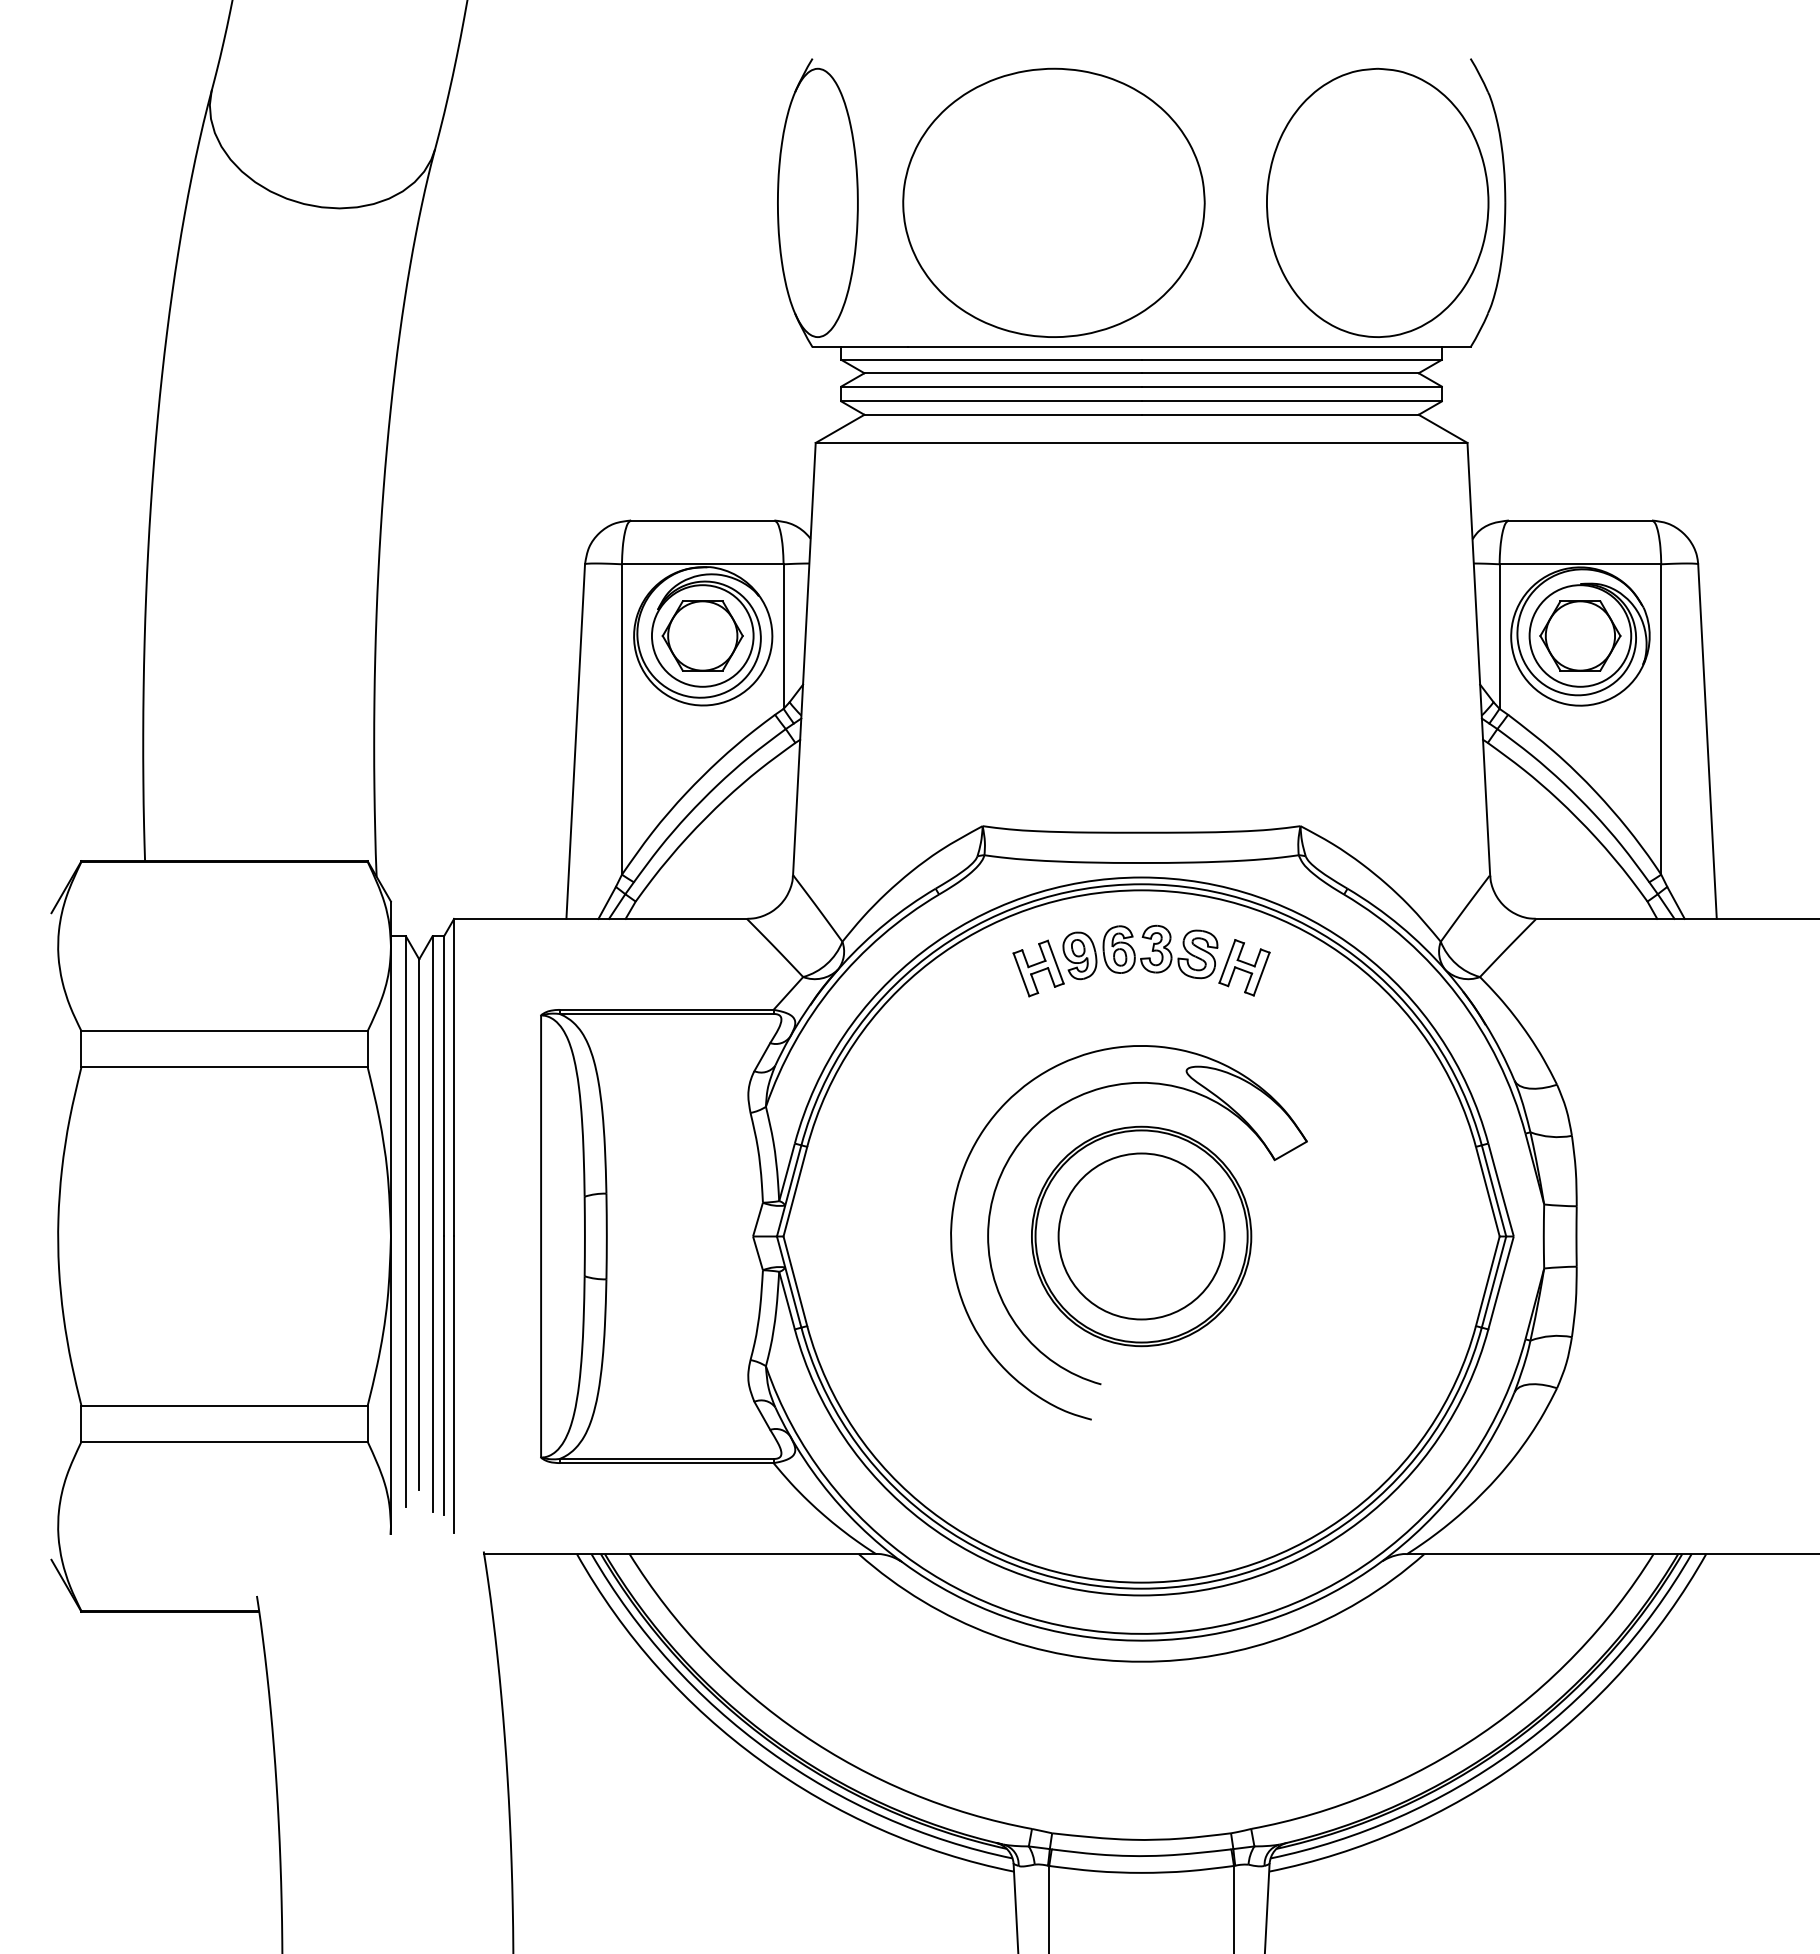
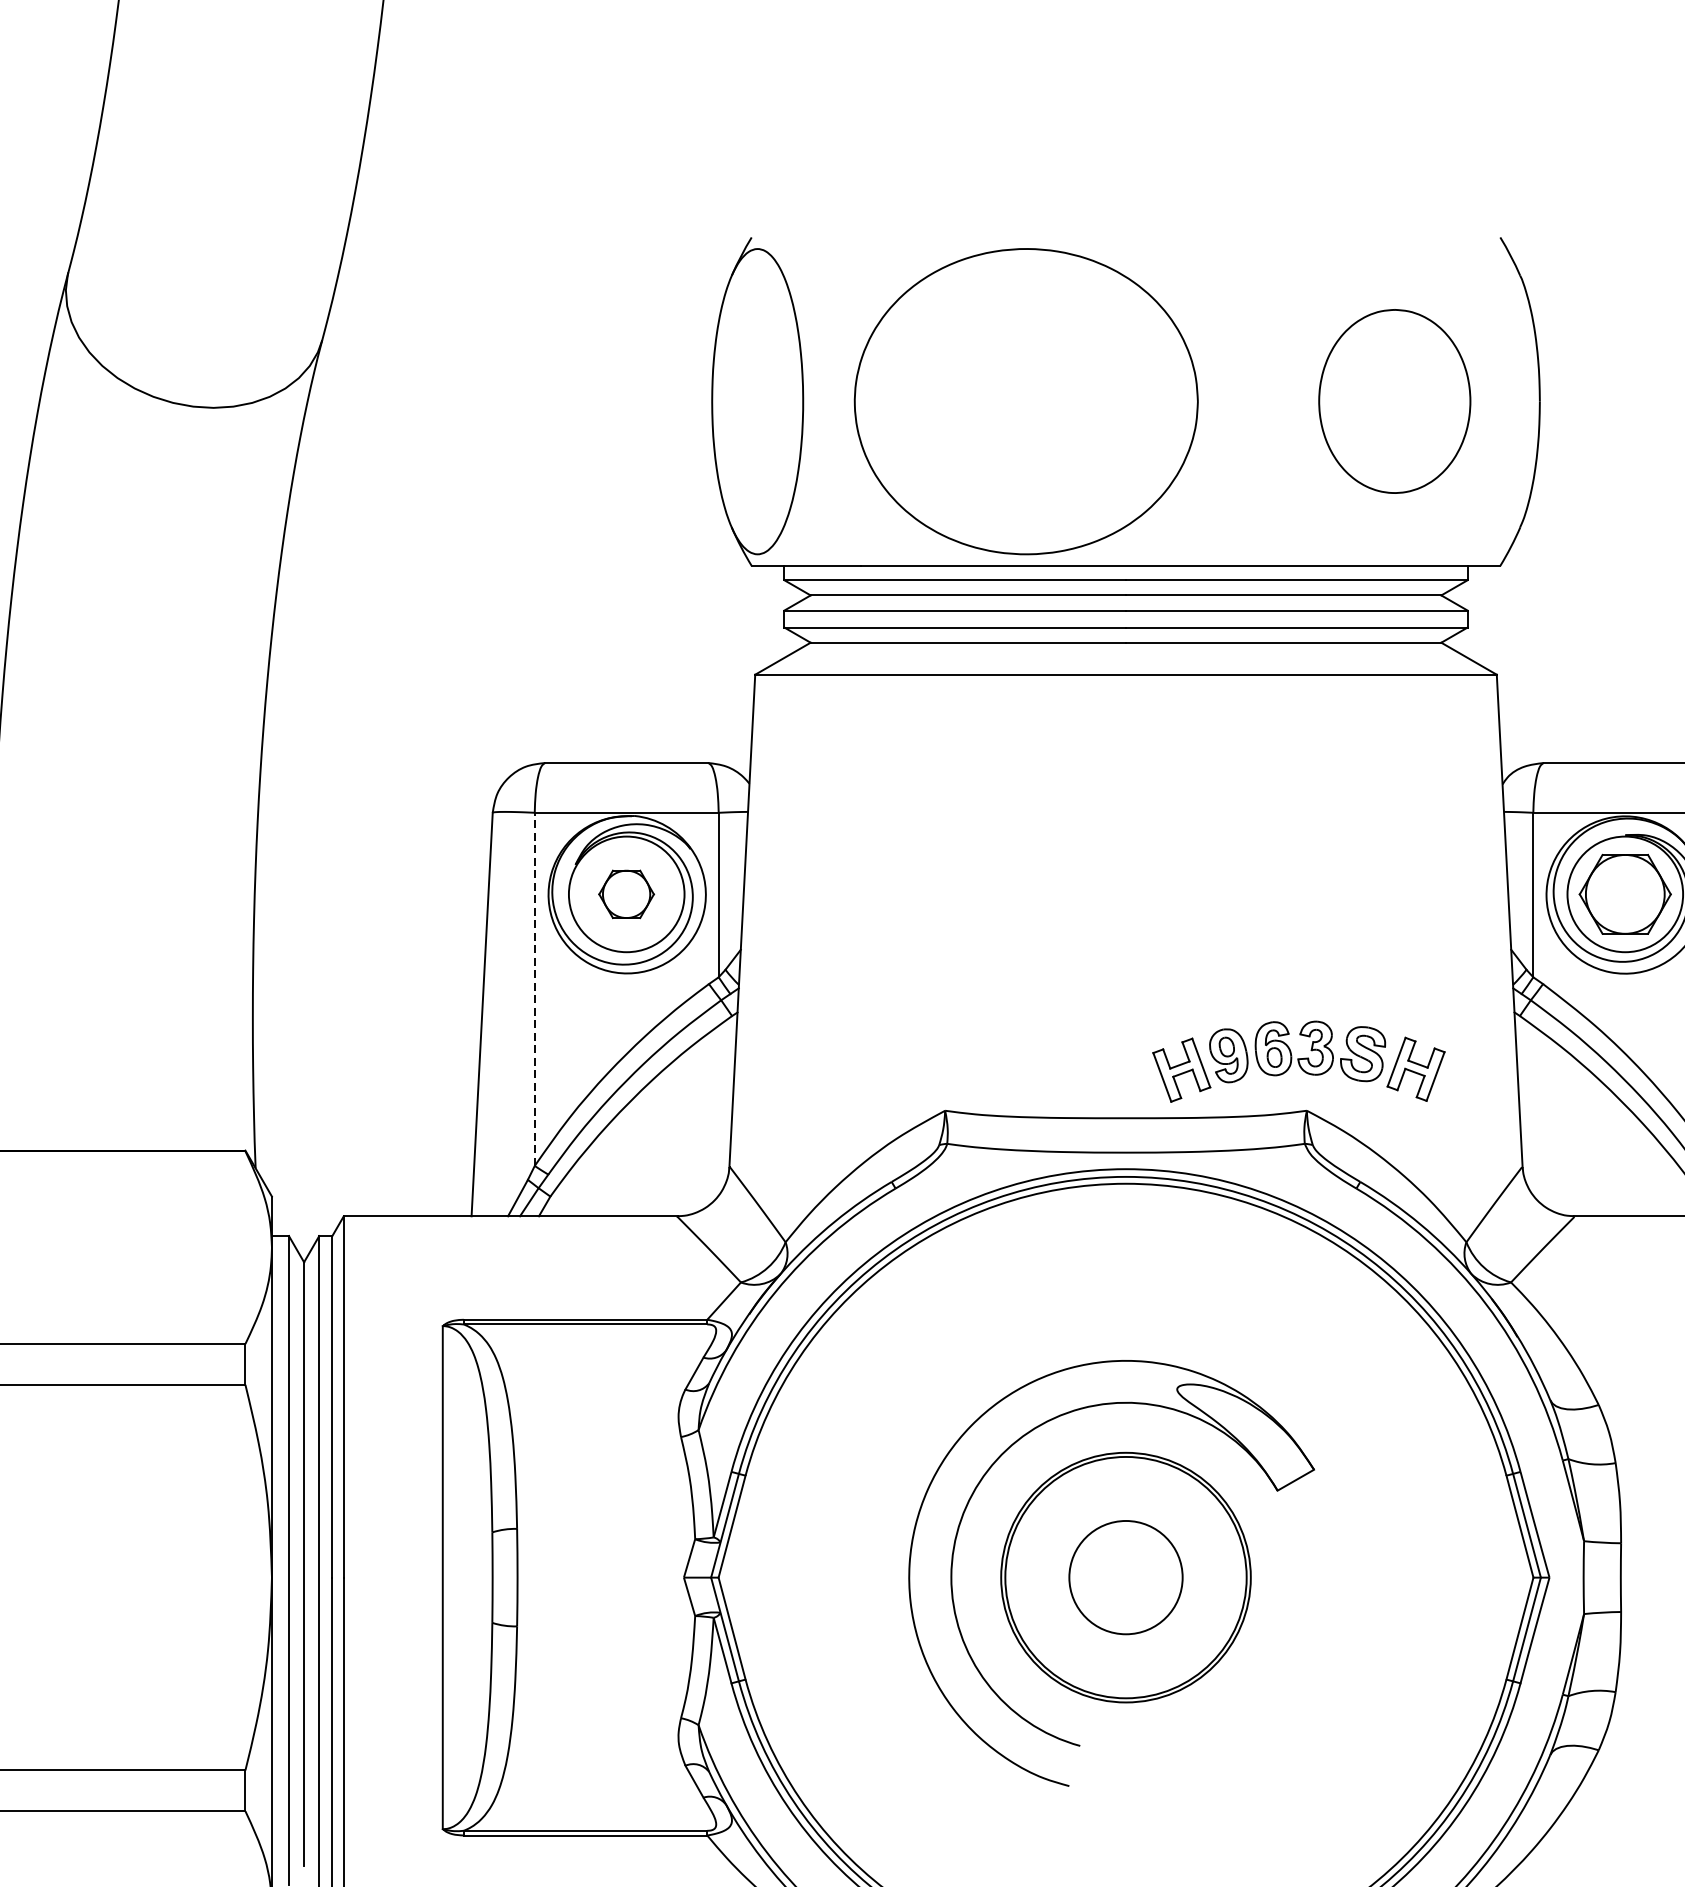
part: (1377, 202) -> (1394, 401), size x0.6
part: (702, 635) -> (626, 893), size x0.6
line: (621, 718) -> (534, 988), solid -> dashed
part: (1141, 960) -> (1298, 1061), moved
circle: (1141, 1236) -> (1125, 1577), size x0.6

